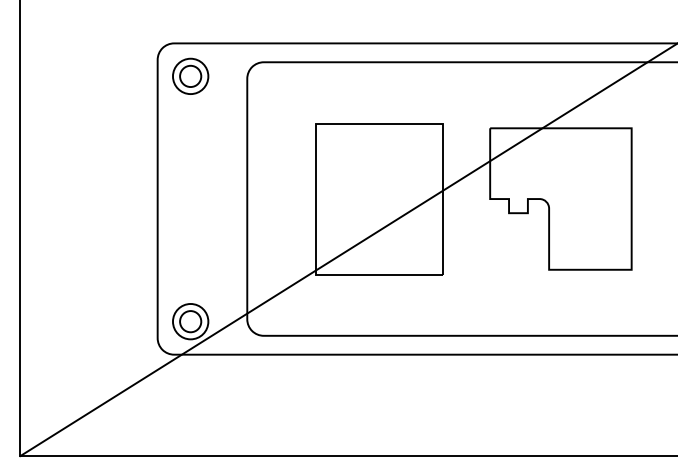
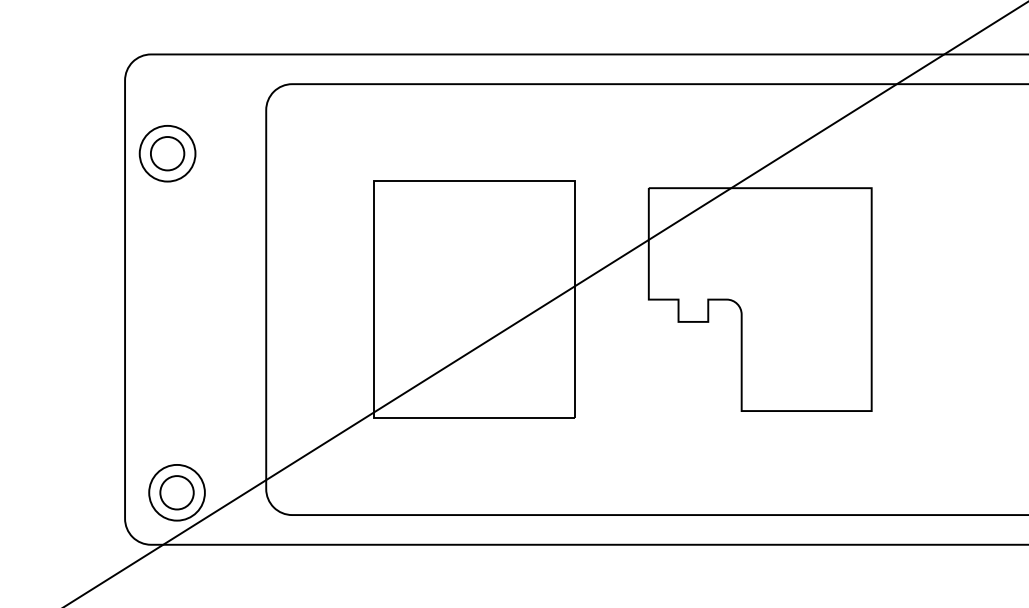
part: (190, 75) -> (167, 152), moved

